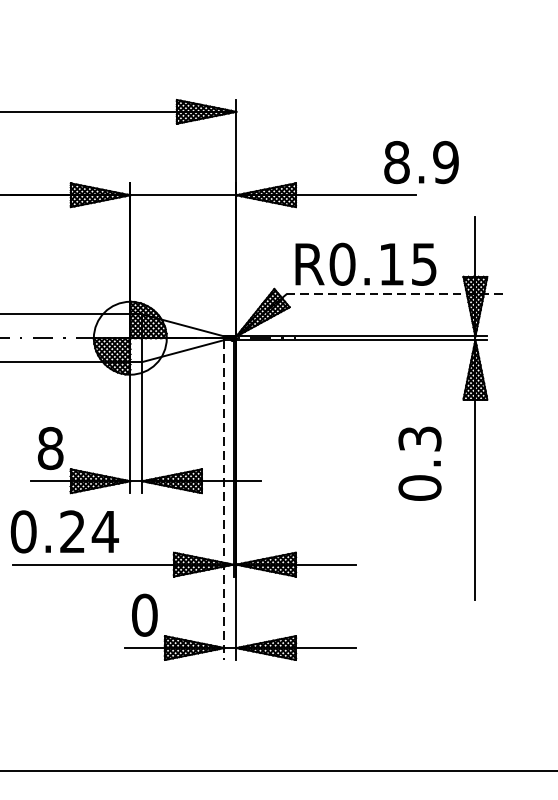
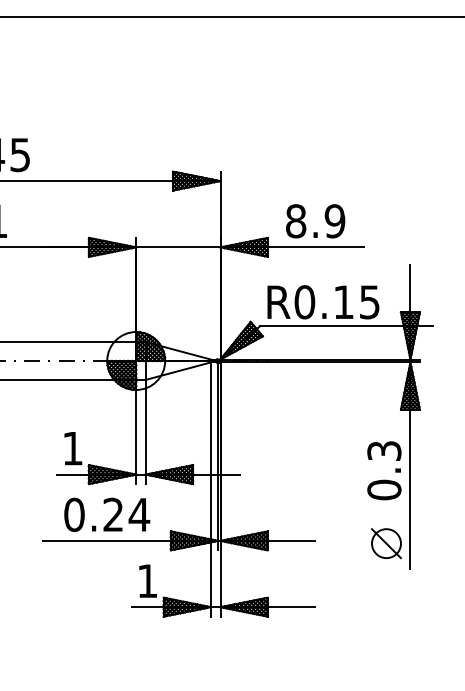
text: (421, 162) -> (315, 221), moved
line: (394, 294) -> (346, 326), dashed -> solid
text: (50, 448) -> (72, 448), 8 -> 1
text: (420, 463) -> (384, 470), moved
line: (225, 501) -> (211, 490), dashed -> solid
text: (65, 531) -> (107, 514), moved
part: (445, 567) -> (386, 543), added
text: (144, 615) -> (147, 581), 0 -> 1

